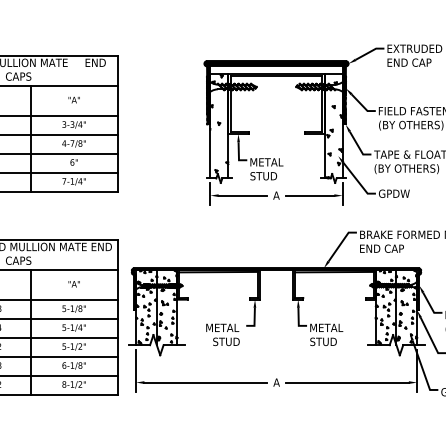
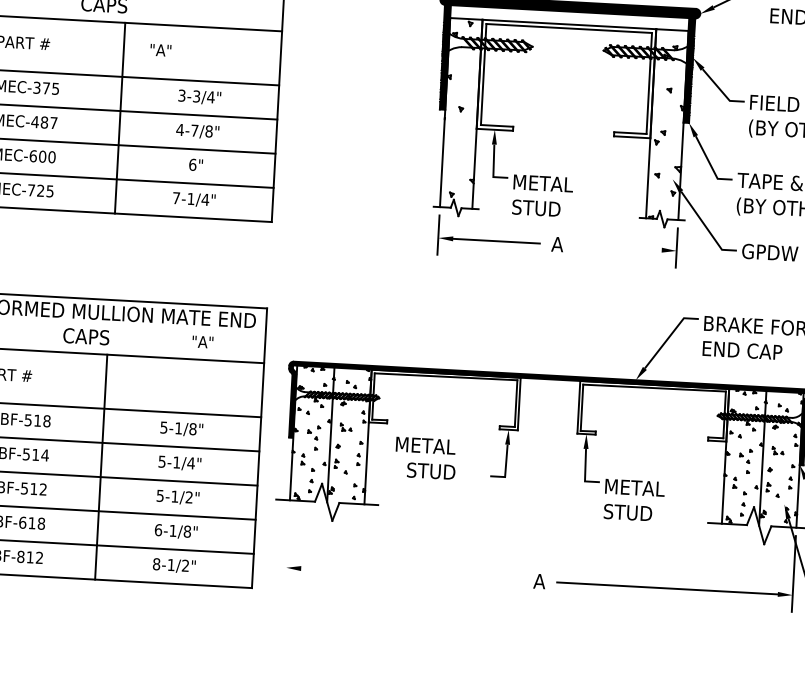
text: (73, 99) -> (159, 49), moved
line: (310, 195) -> (618, 247), removed
text: (73, 284) -> (201, 342), moved
text: (222, 334) -> (424, 457), moved
line: (136, 370) -> (288, 546), removed
line: (205, 382) -> (411, 574), removed

